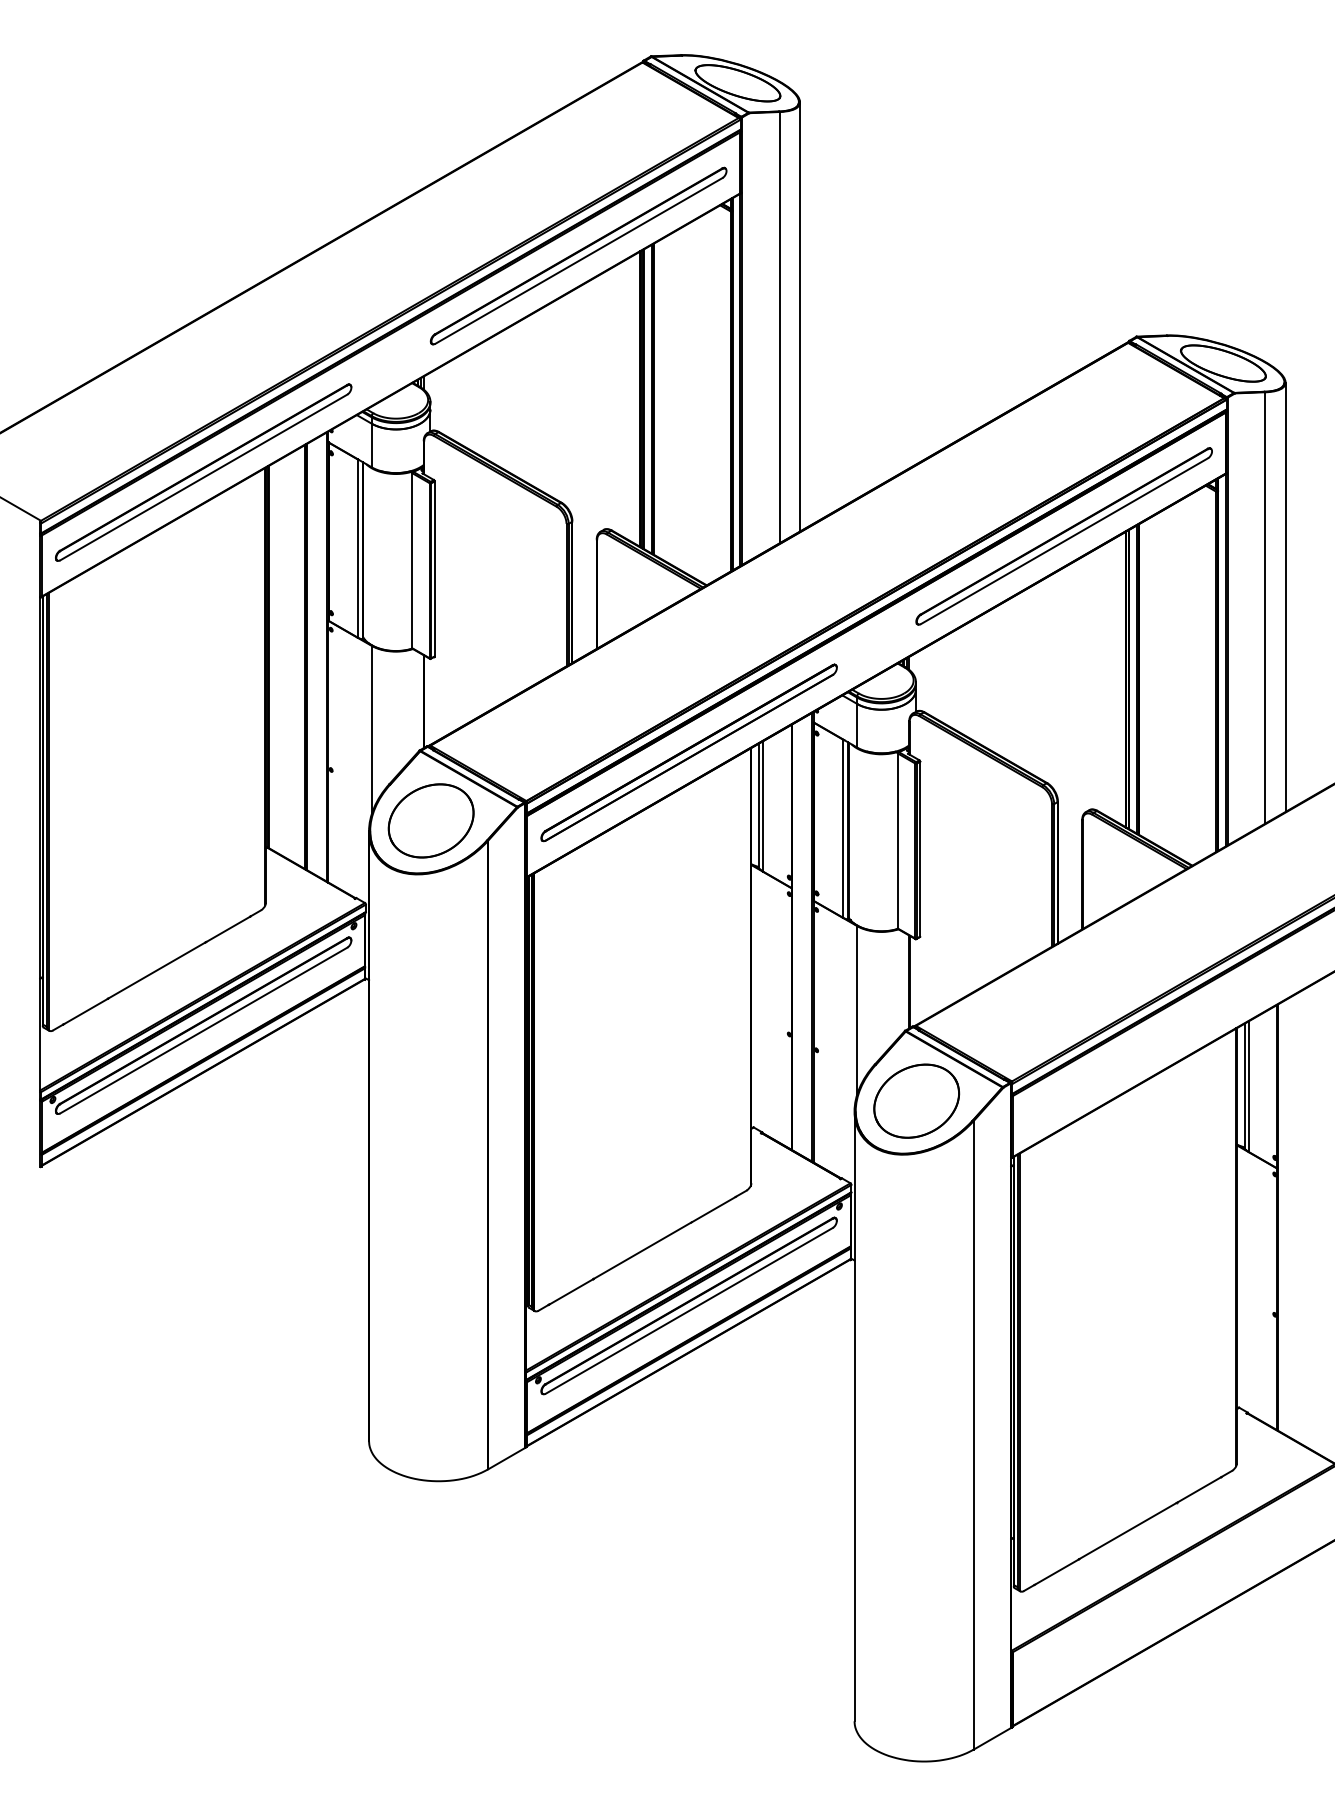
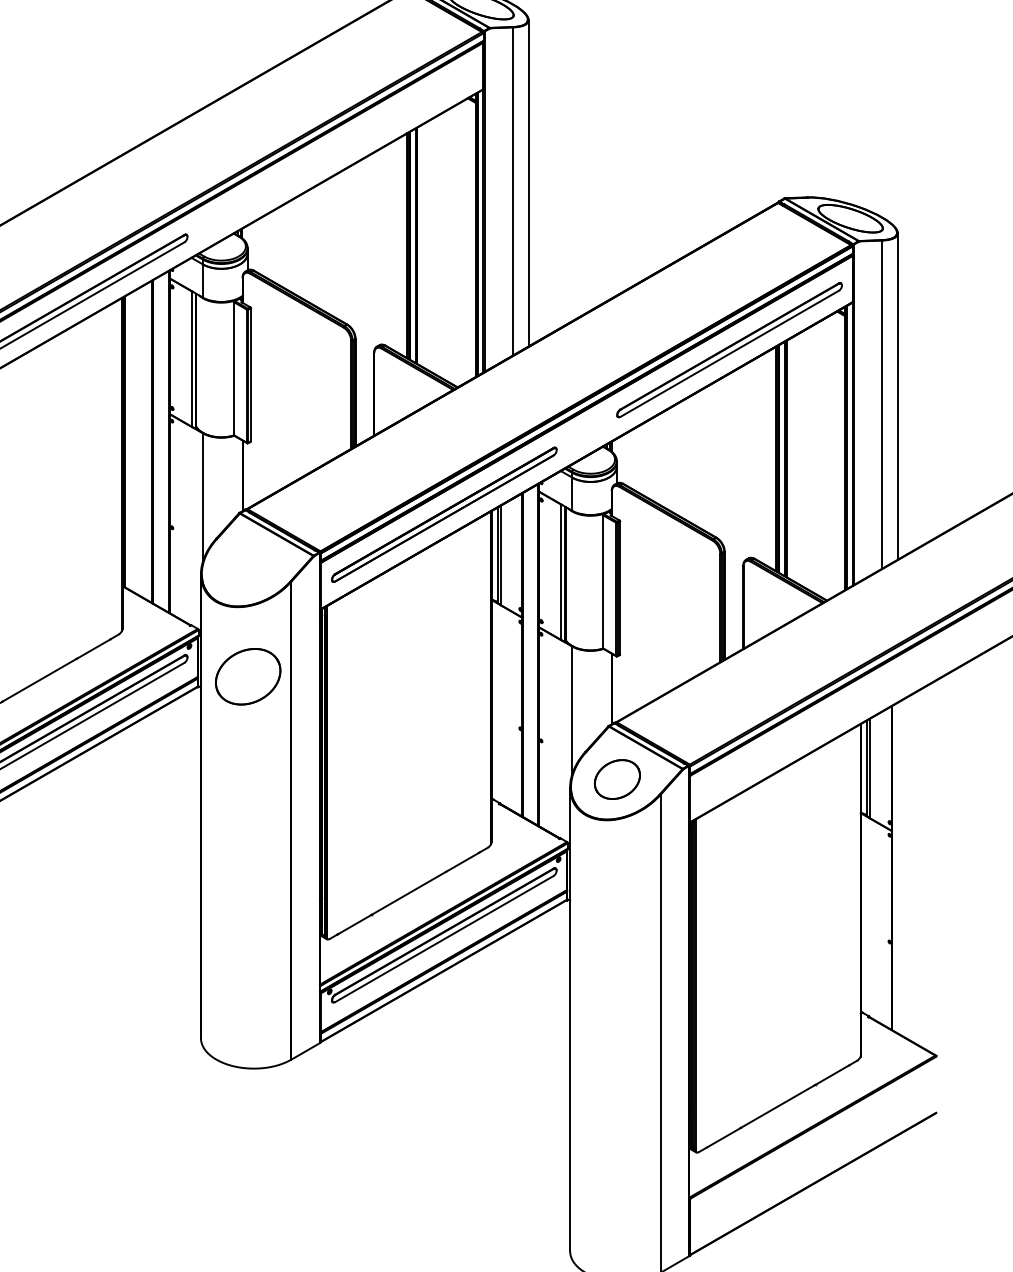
part: (578, 255) -> (360, 136), removed
part: (430, 820) -> (247, 676), moved
part: (916, 1100) -> (617, 779), size x0.7

